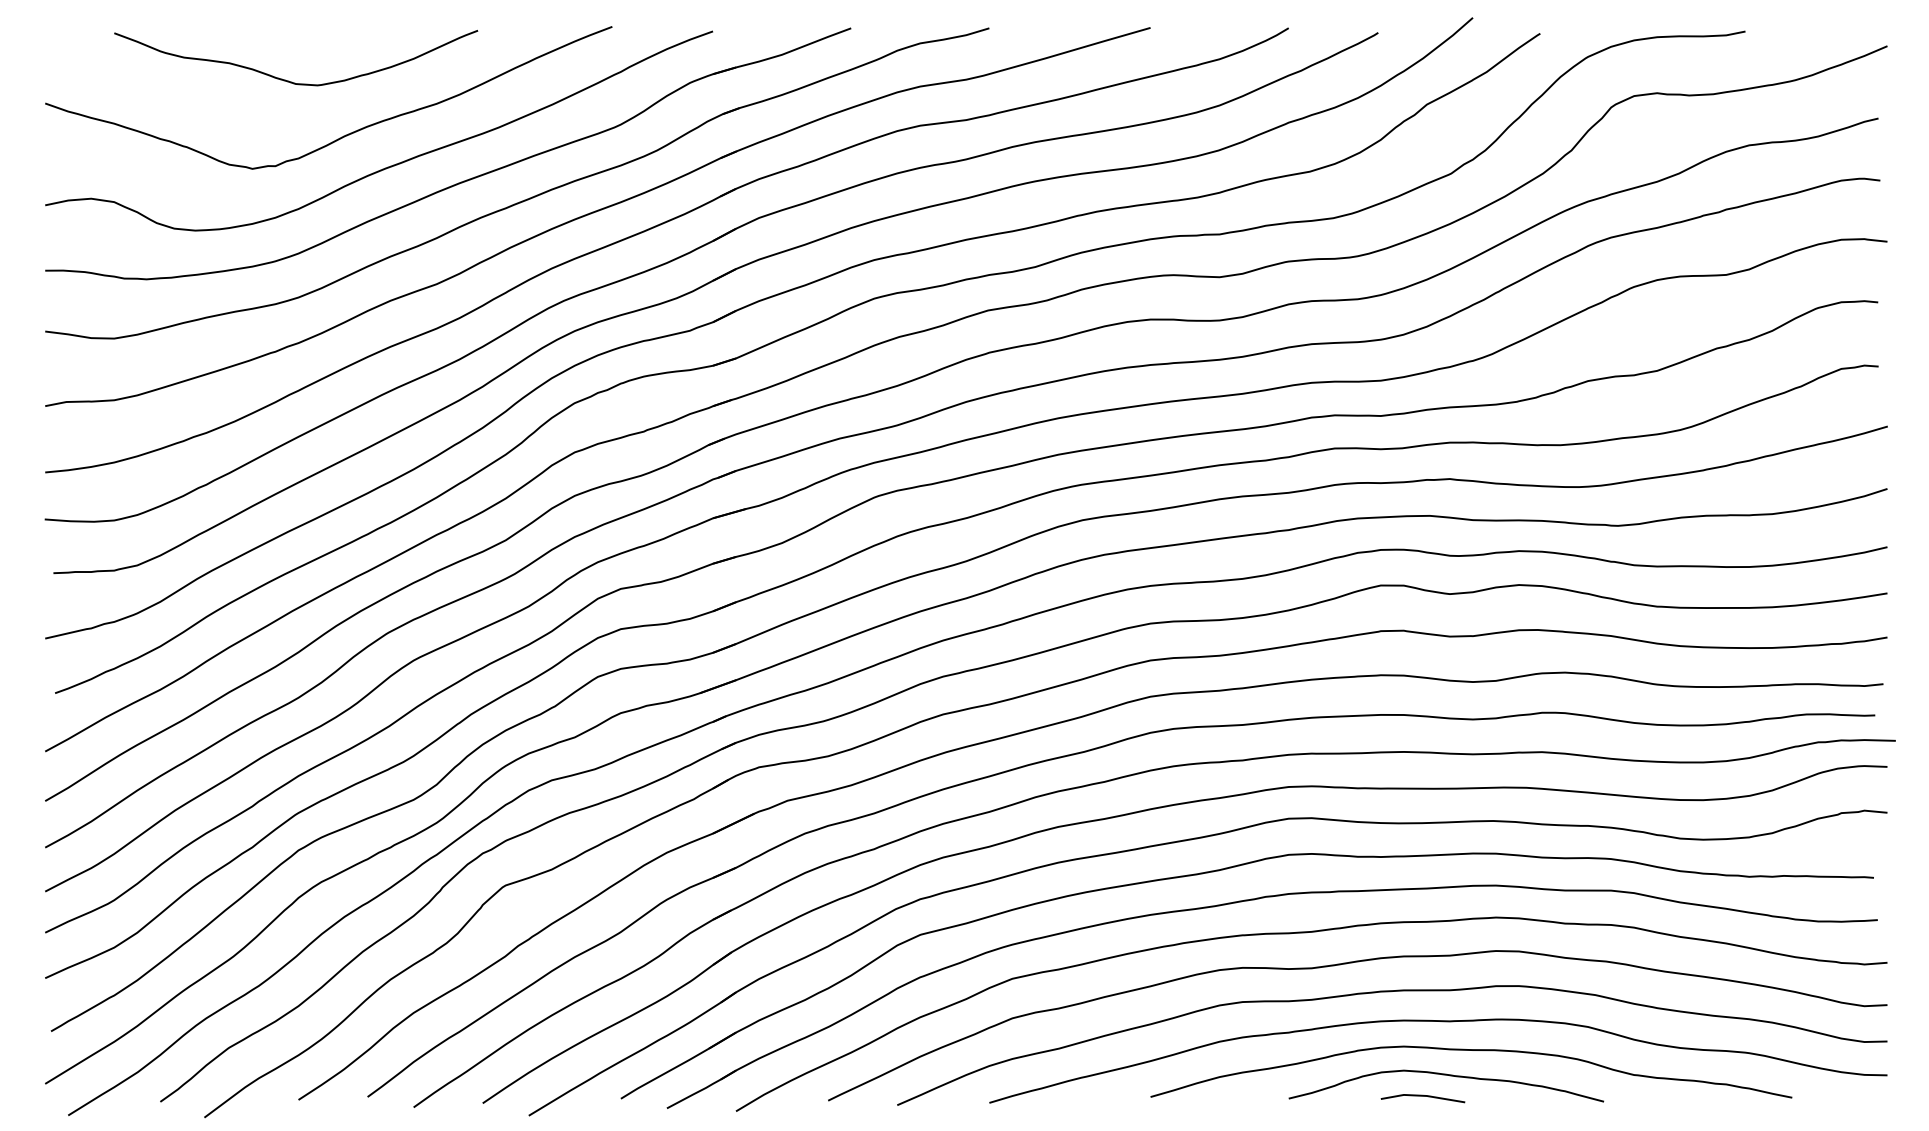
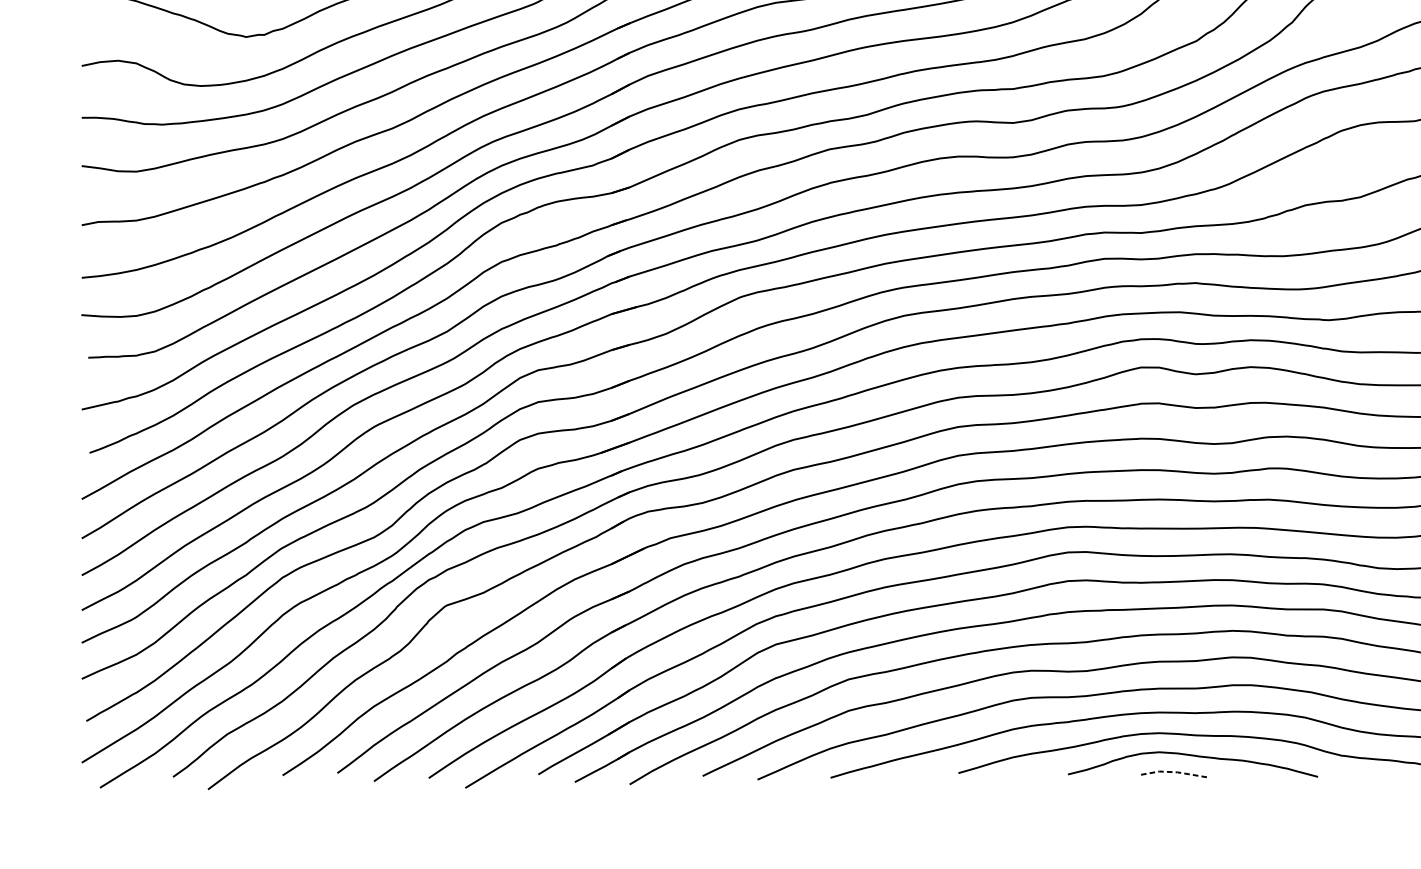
line: (1423, 1095) -> (1174, 771), solid -> dashed

